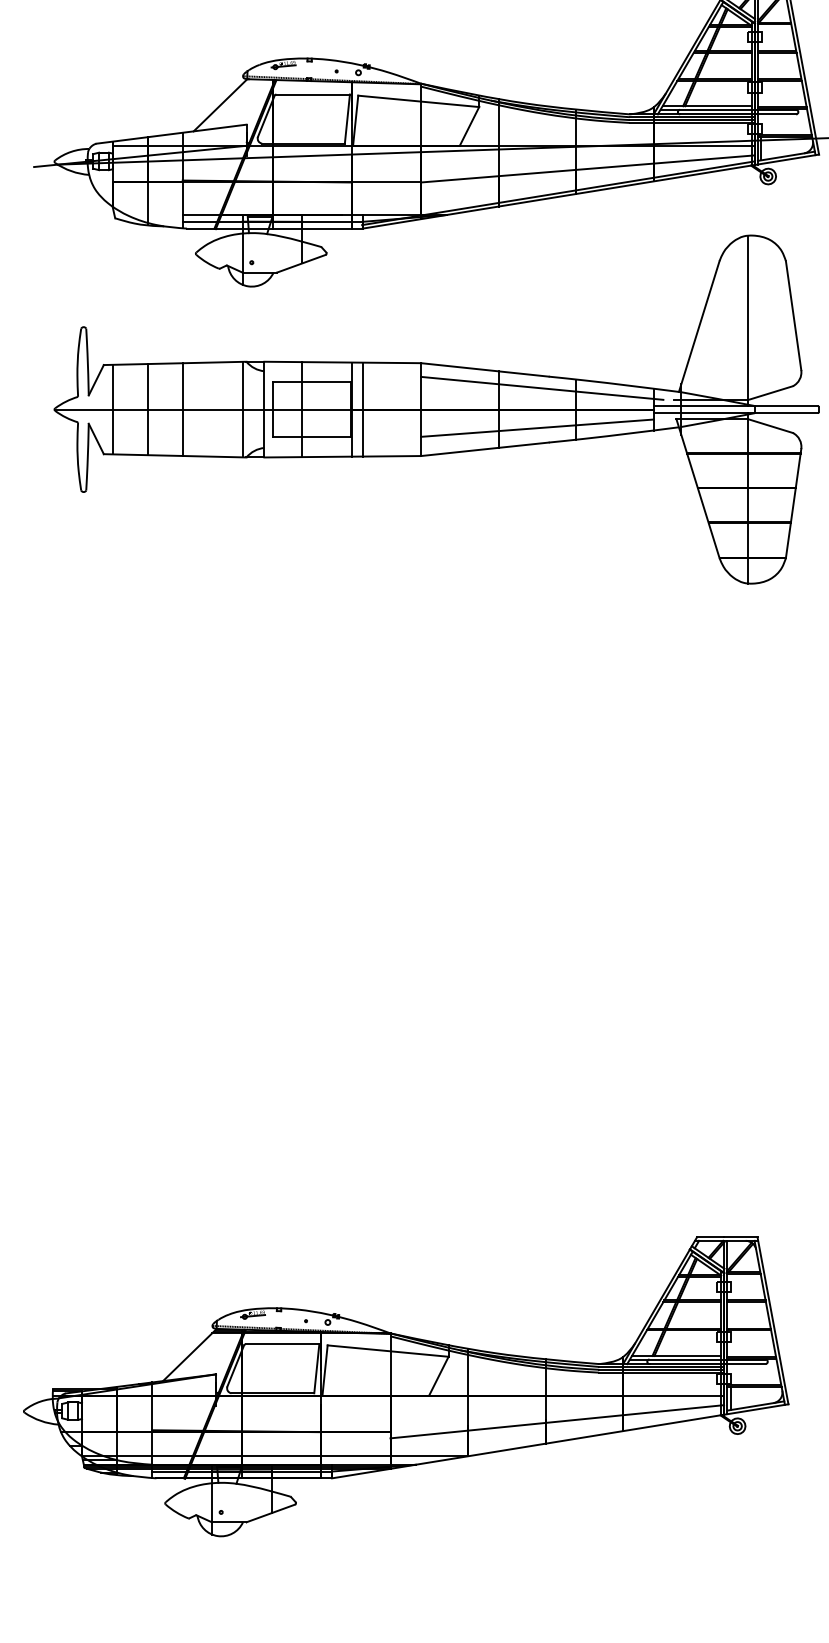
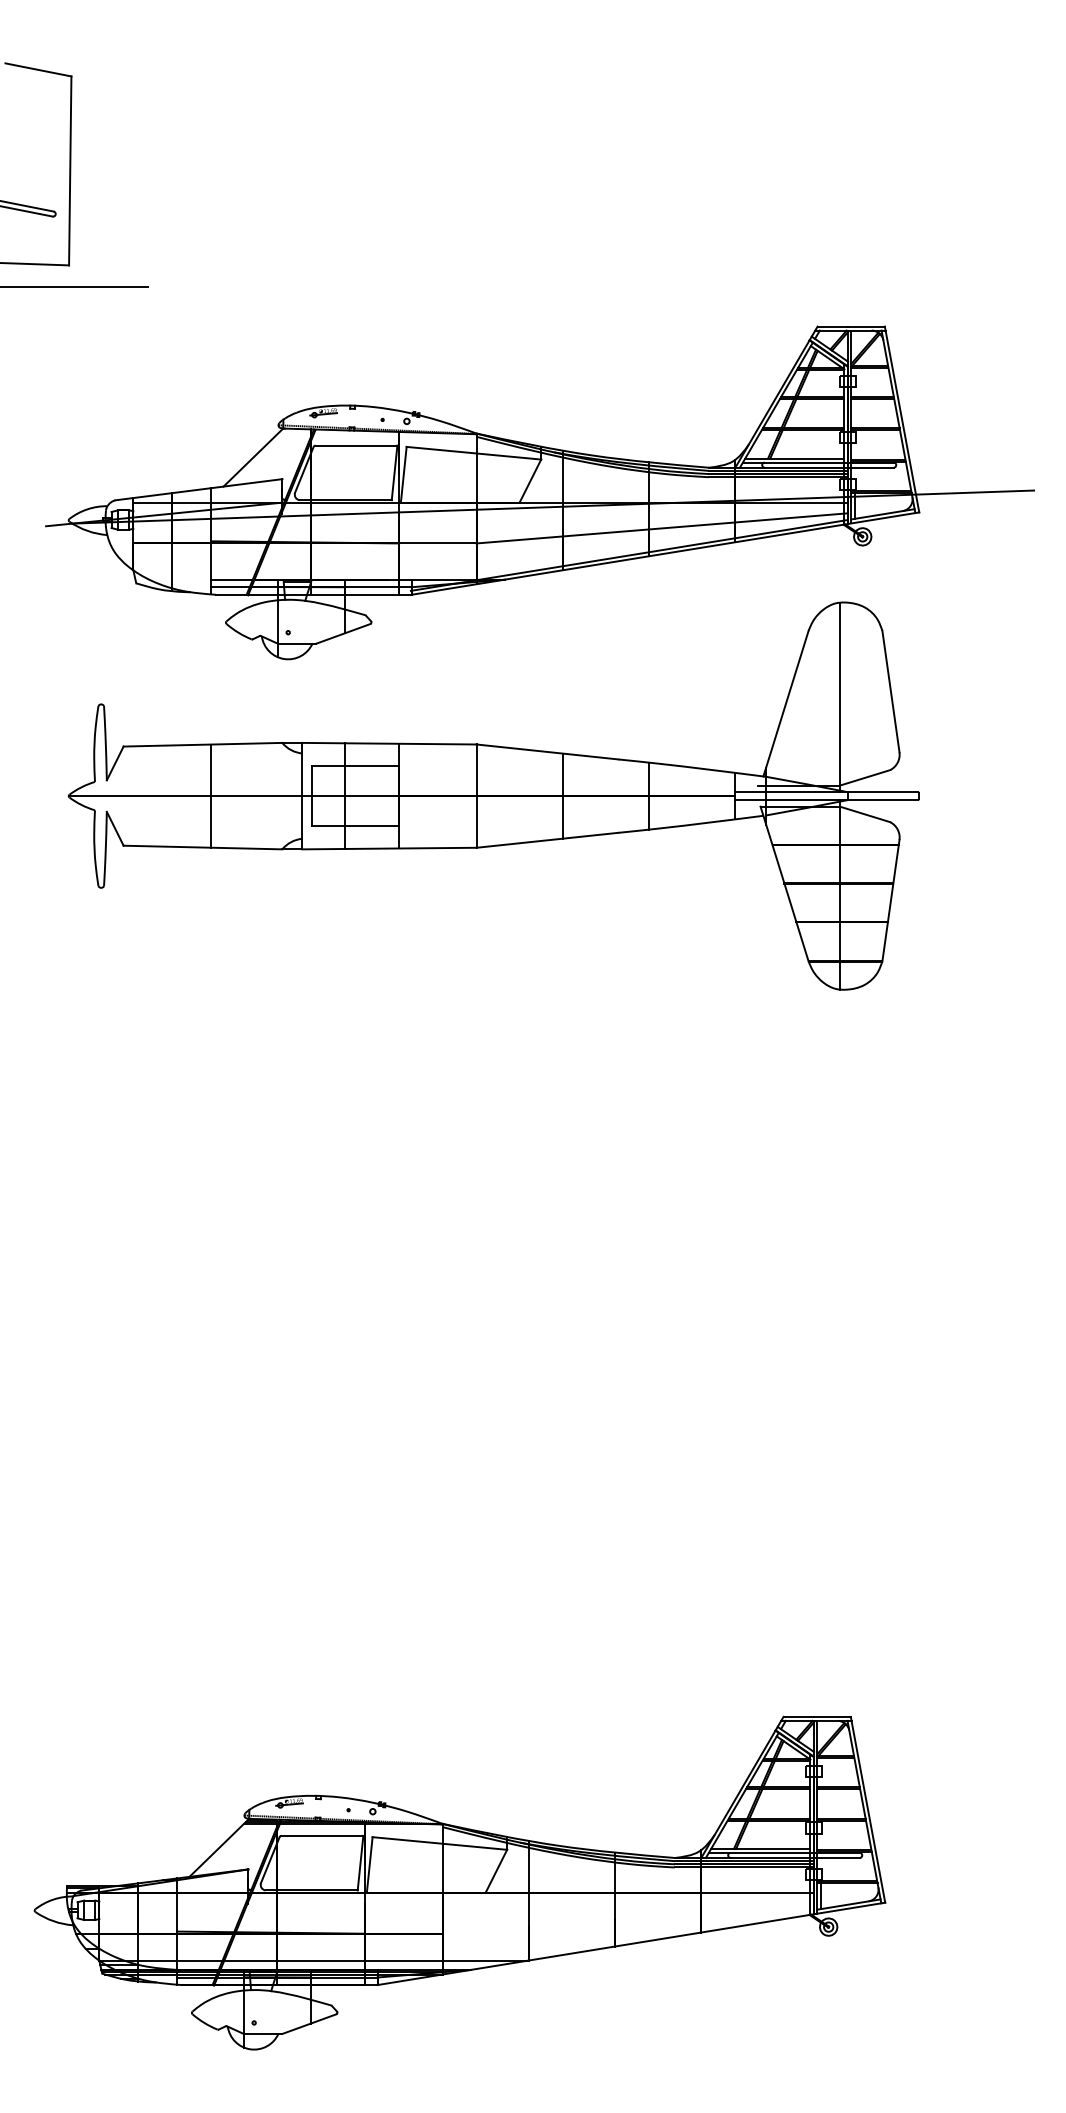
line: (542, 388) -> (611, 772), removed
line: (112, 409) -> (133, 795), removed
line: (147, 409) -> (172, 795), removed
line: (242, 409) -> (277, 796), removed
line: (362, 409) -> (411, 795), removed
line: (537, 427) -> (605, 816), removed
line: (556, 1421) -> (627, 1921), removed

